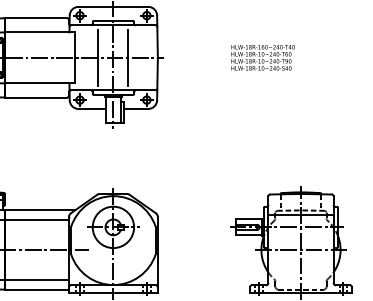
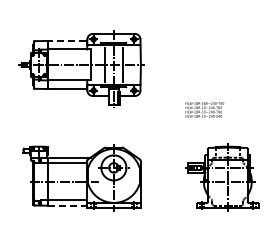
line: (36, 17) -> (67, 40), solid -> dashed
text: (262, 57) -> (204, 109), moved
line: (38, 289) -> (68, 205), solid -> dashed

